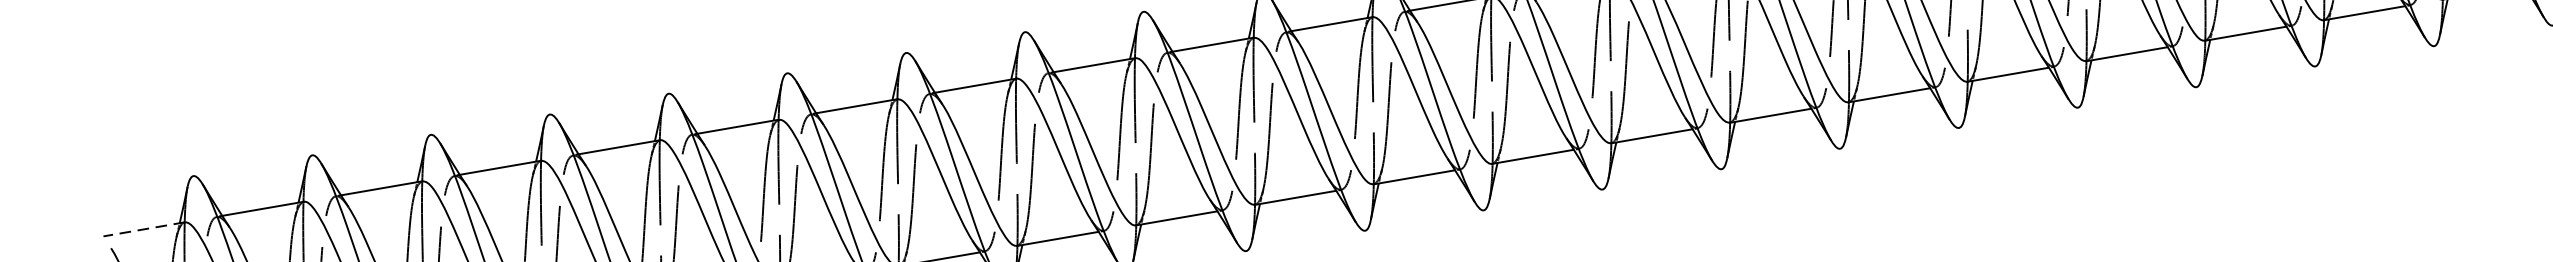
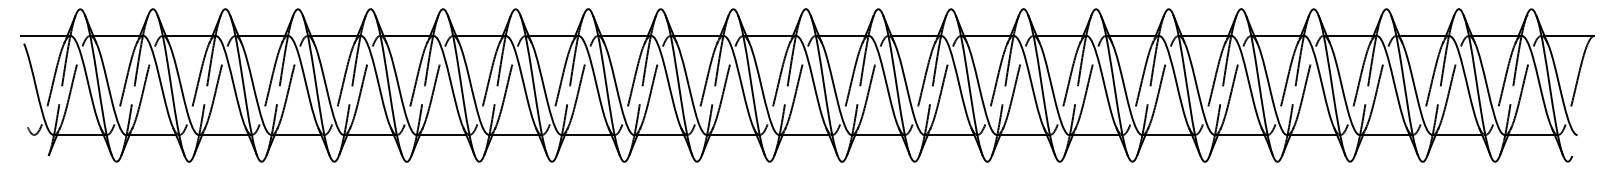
line: (143, 228) -> (45, 35), dashed -> solid

